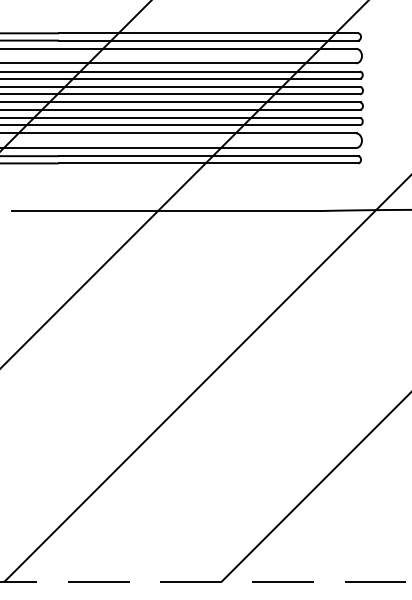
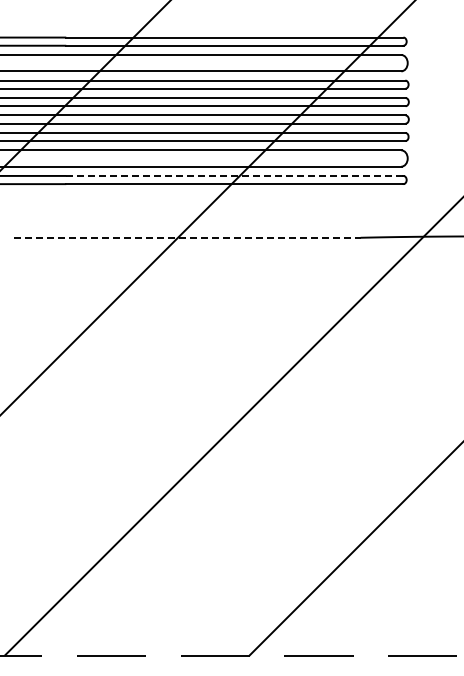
line: (208, 155) -> (234, 175), solid -> dashed
line: (166, 210) -> (187, 237), solid -> dashed

